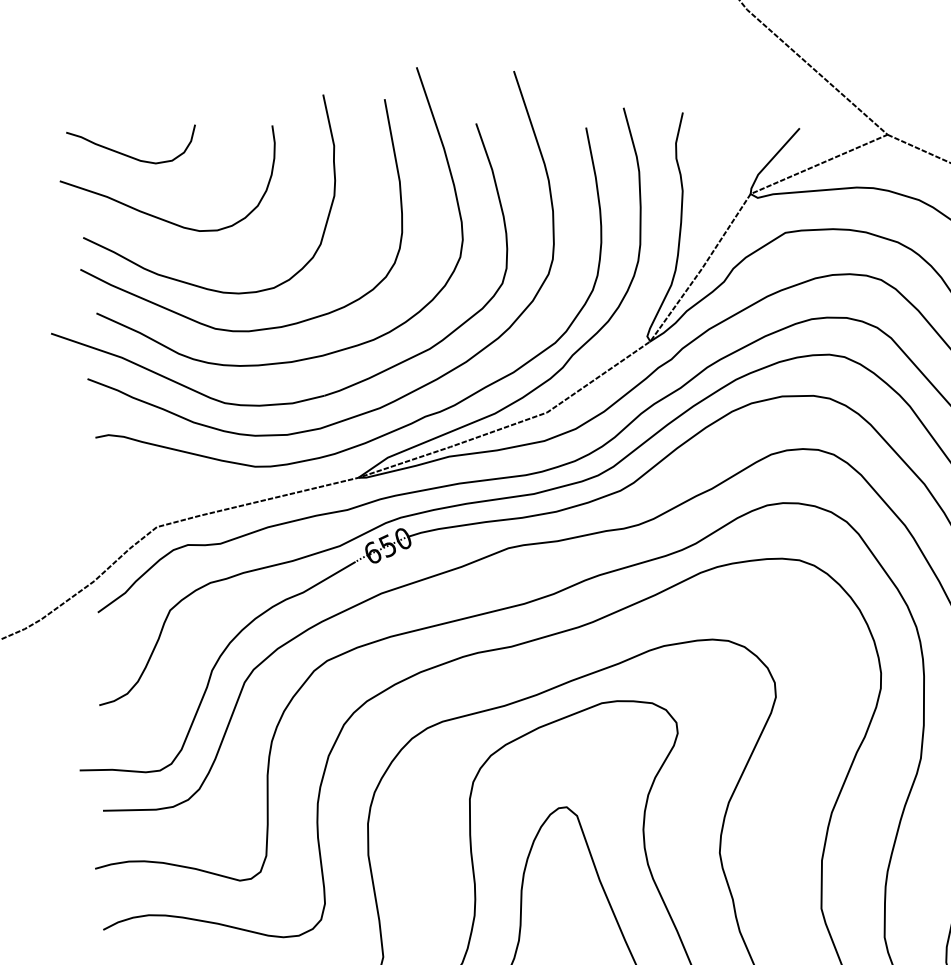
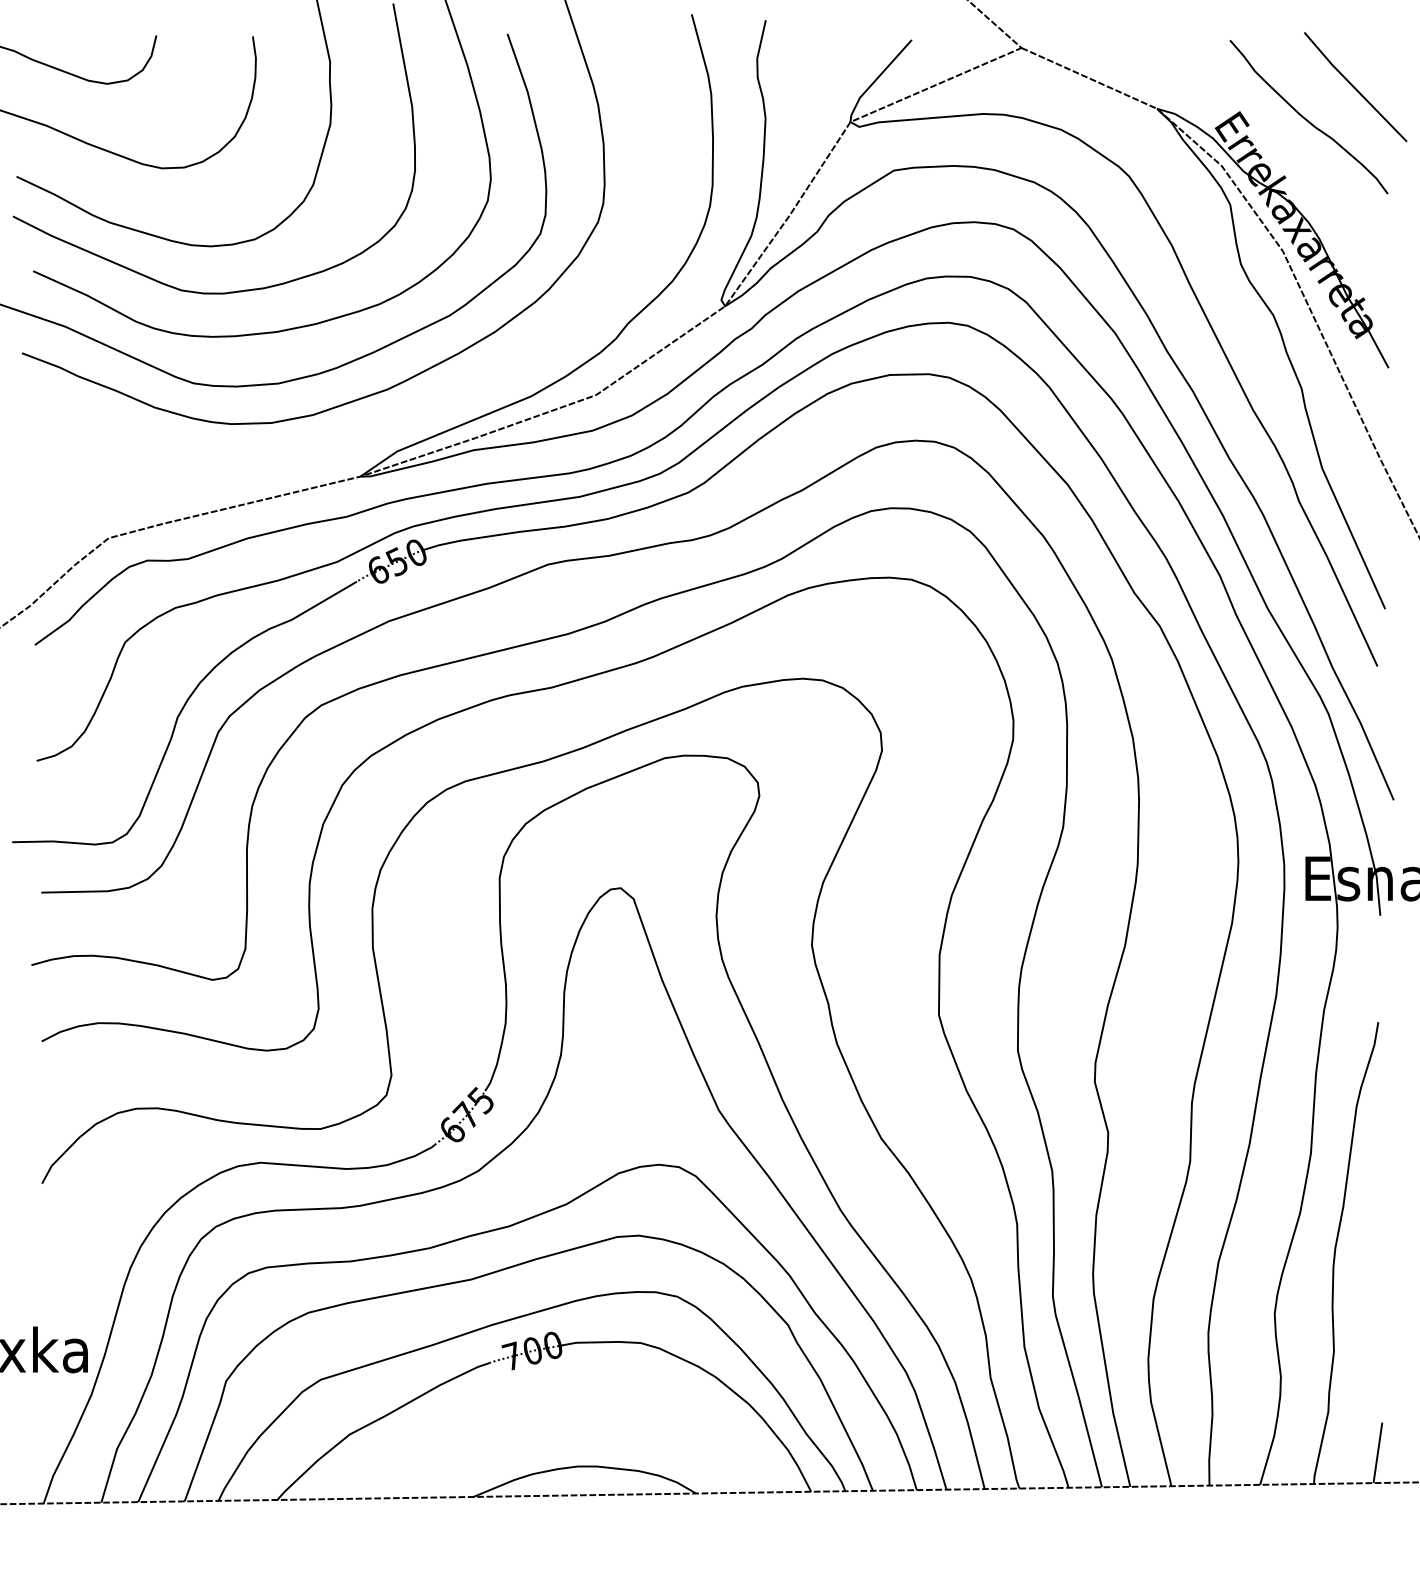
curve: (404, 425) -> (417, 411), removed

